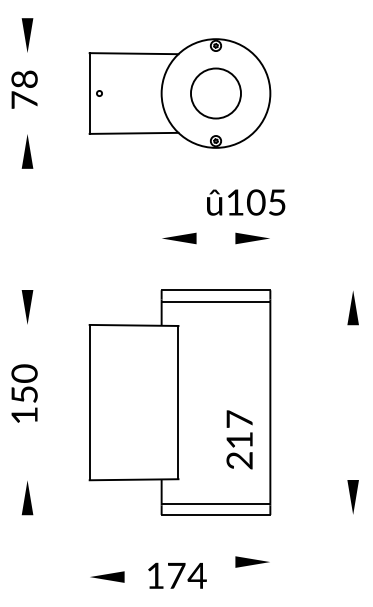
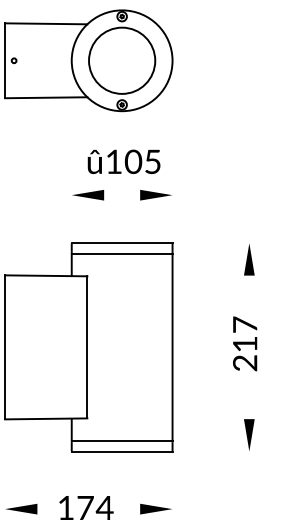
circle: (215, 93) -> (121, 60), size x1.43
text: (246, 202) -> (124, 161), moved
text: (239, 439) -> (245, 343), moved
part: (252, 561) -> (155, 508), moved

